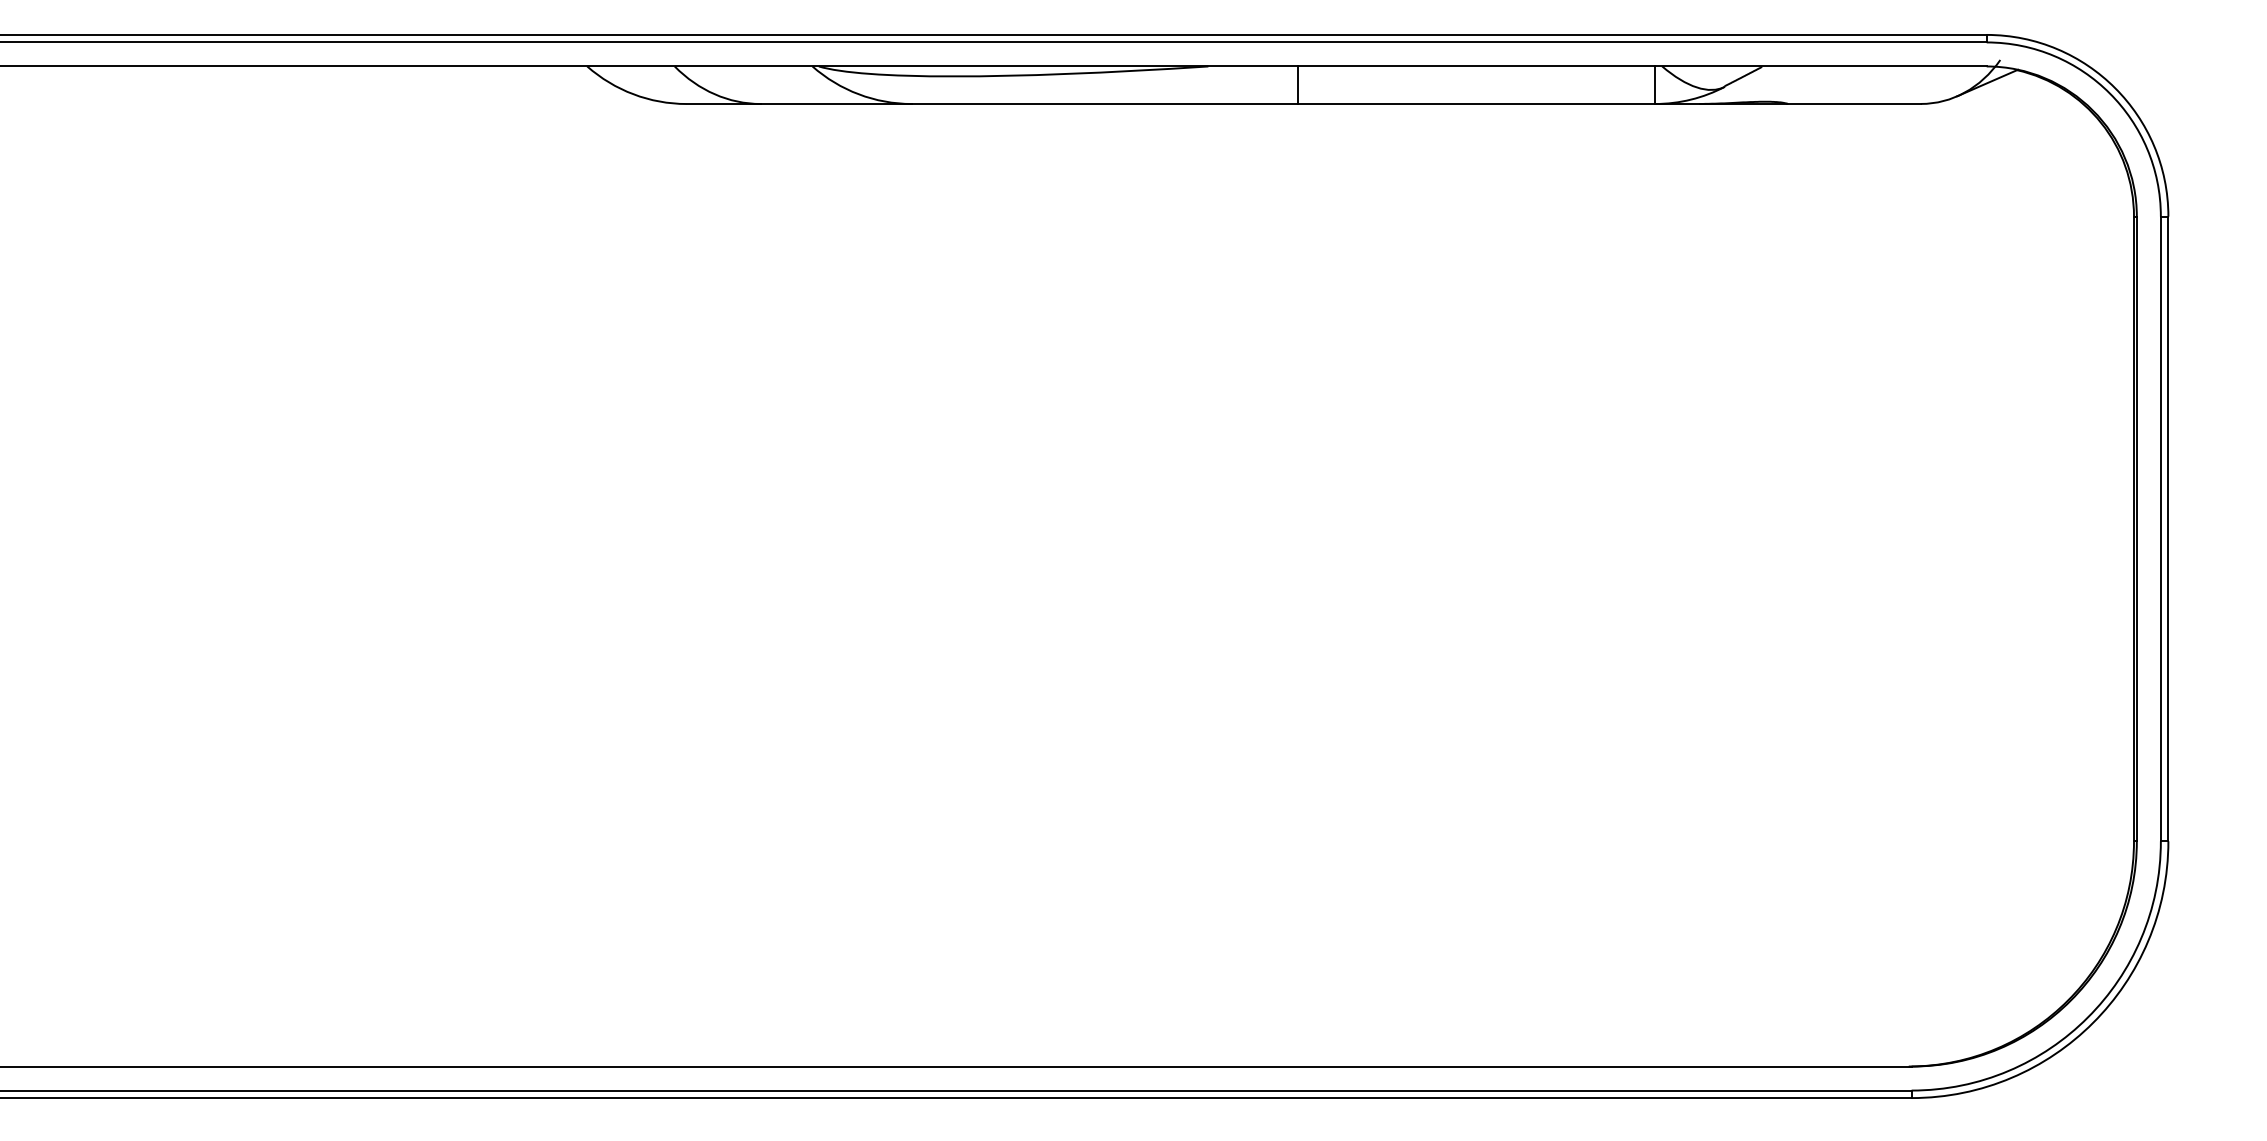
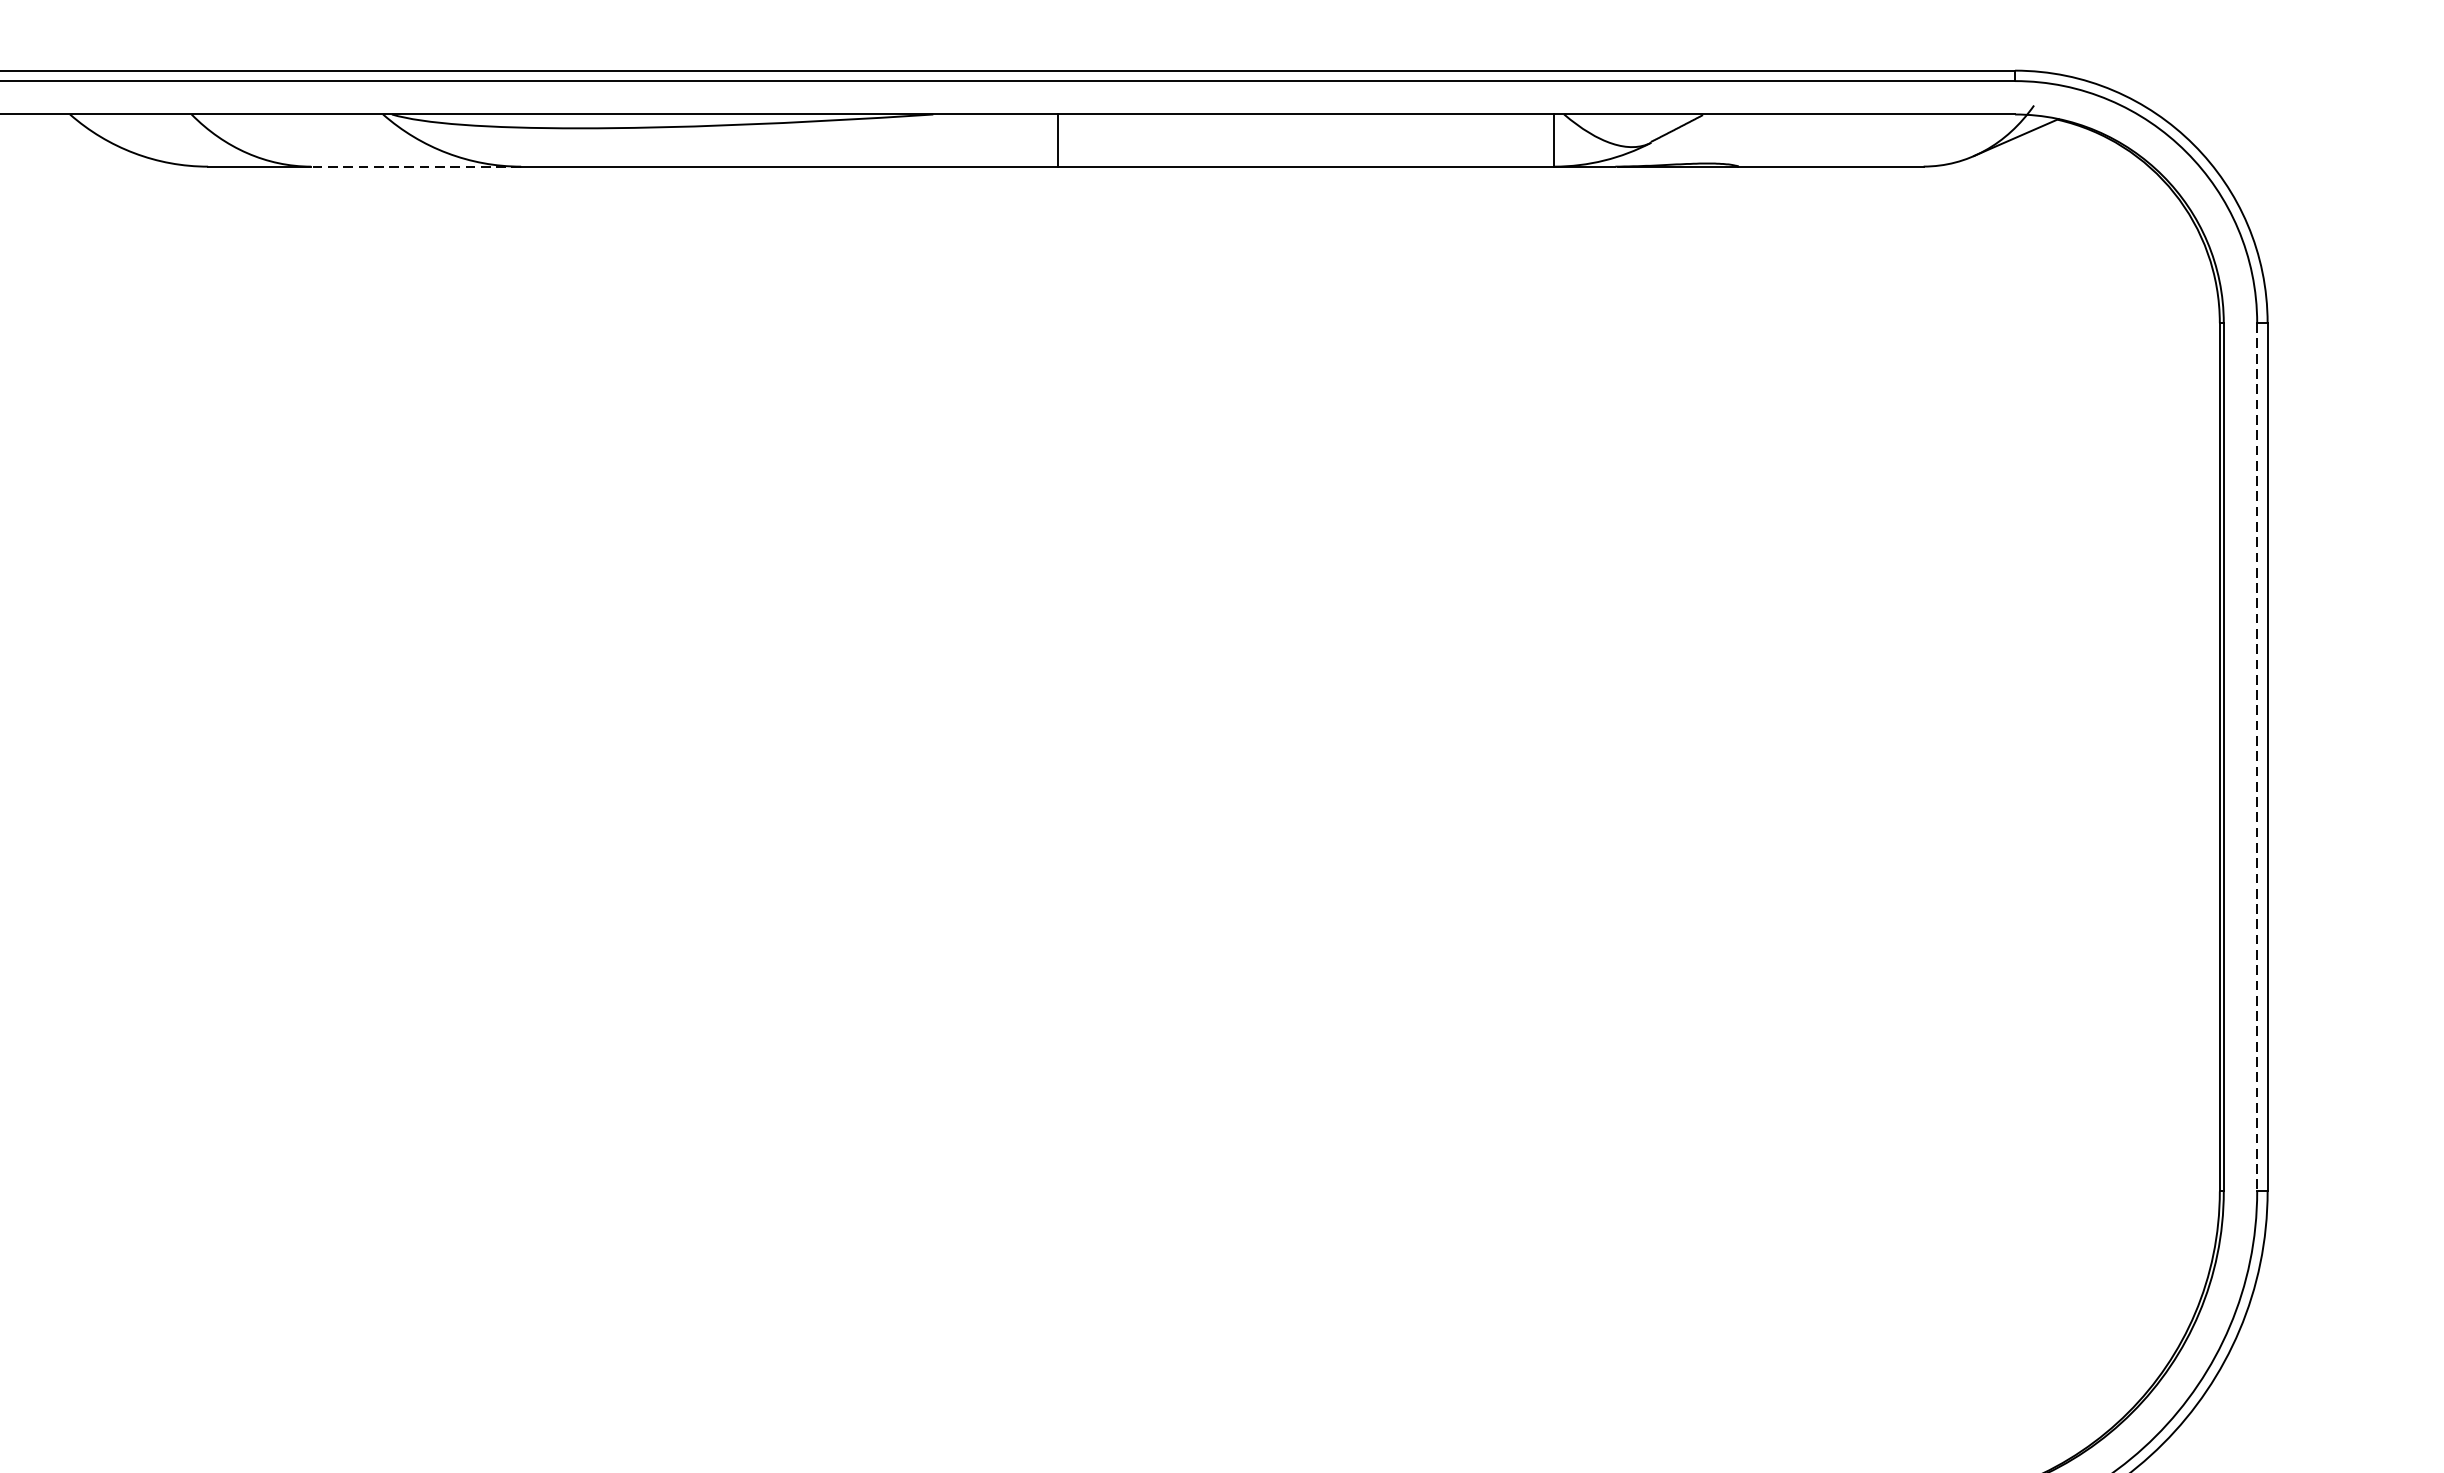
line: (836, 104) -> (416, 167), solid -> dashed
line: (2160, 529) -> (2256, 758), solid -> dashed

